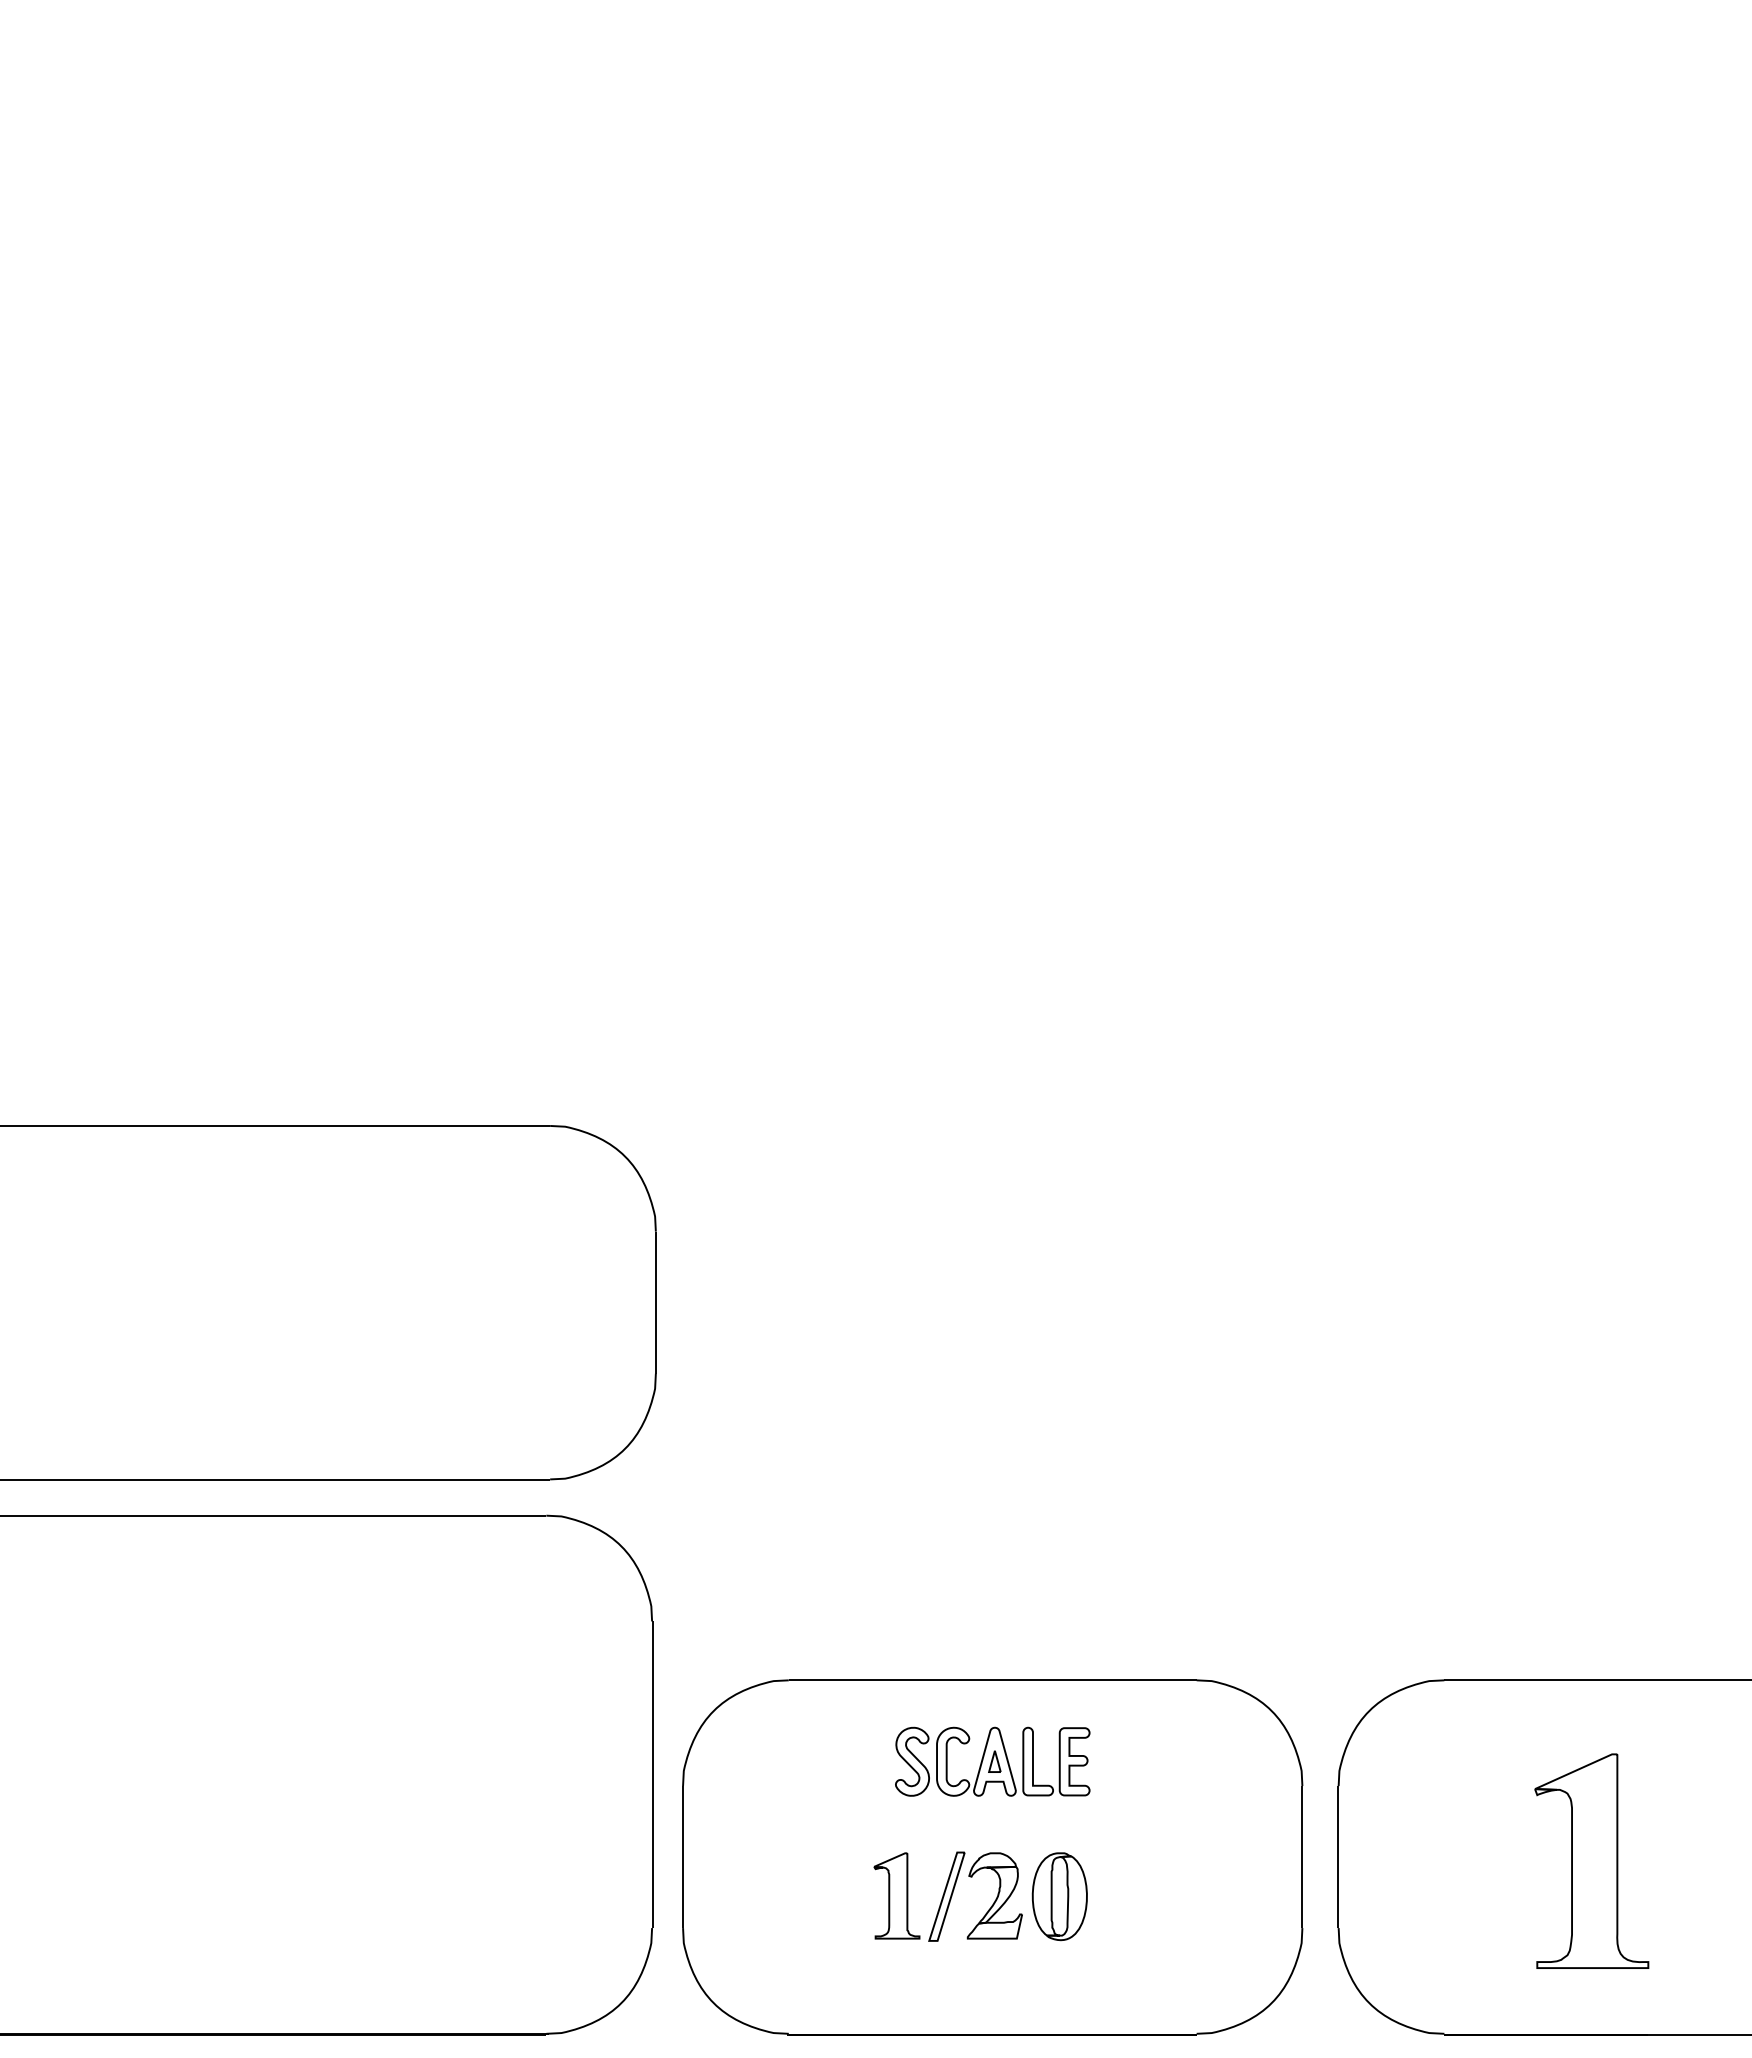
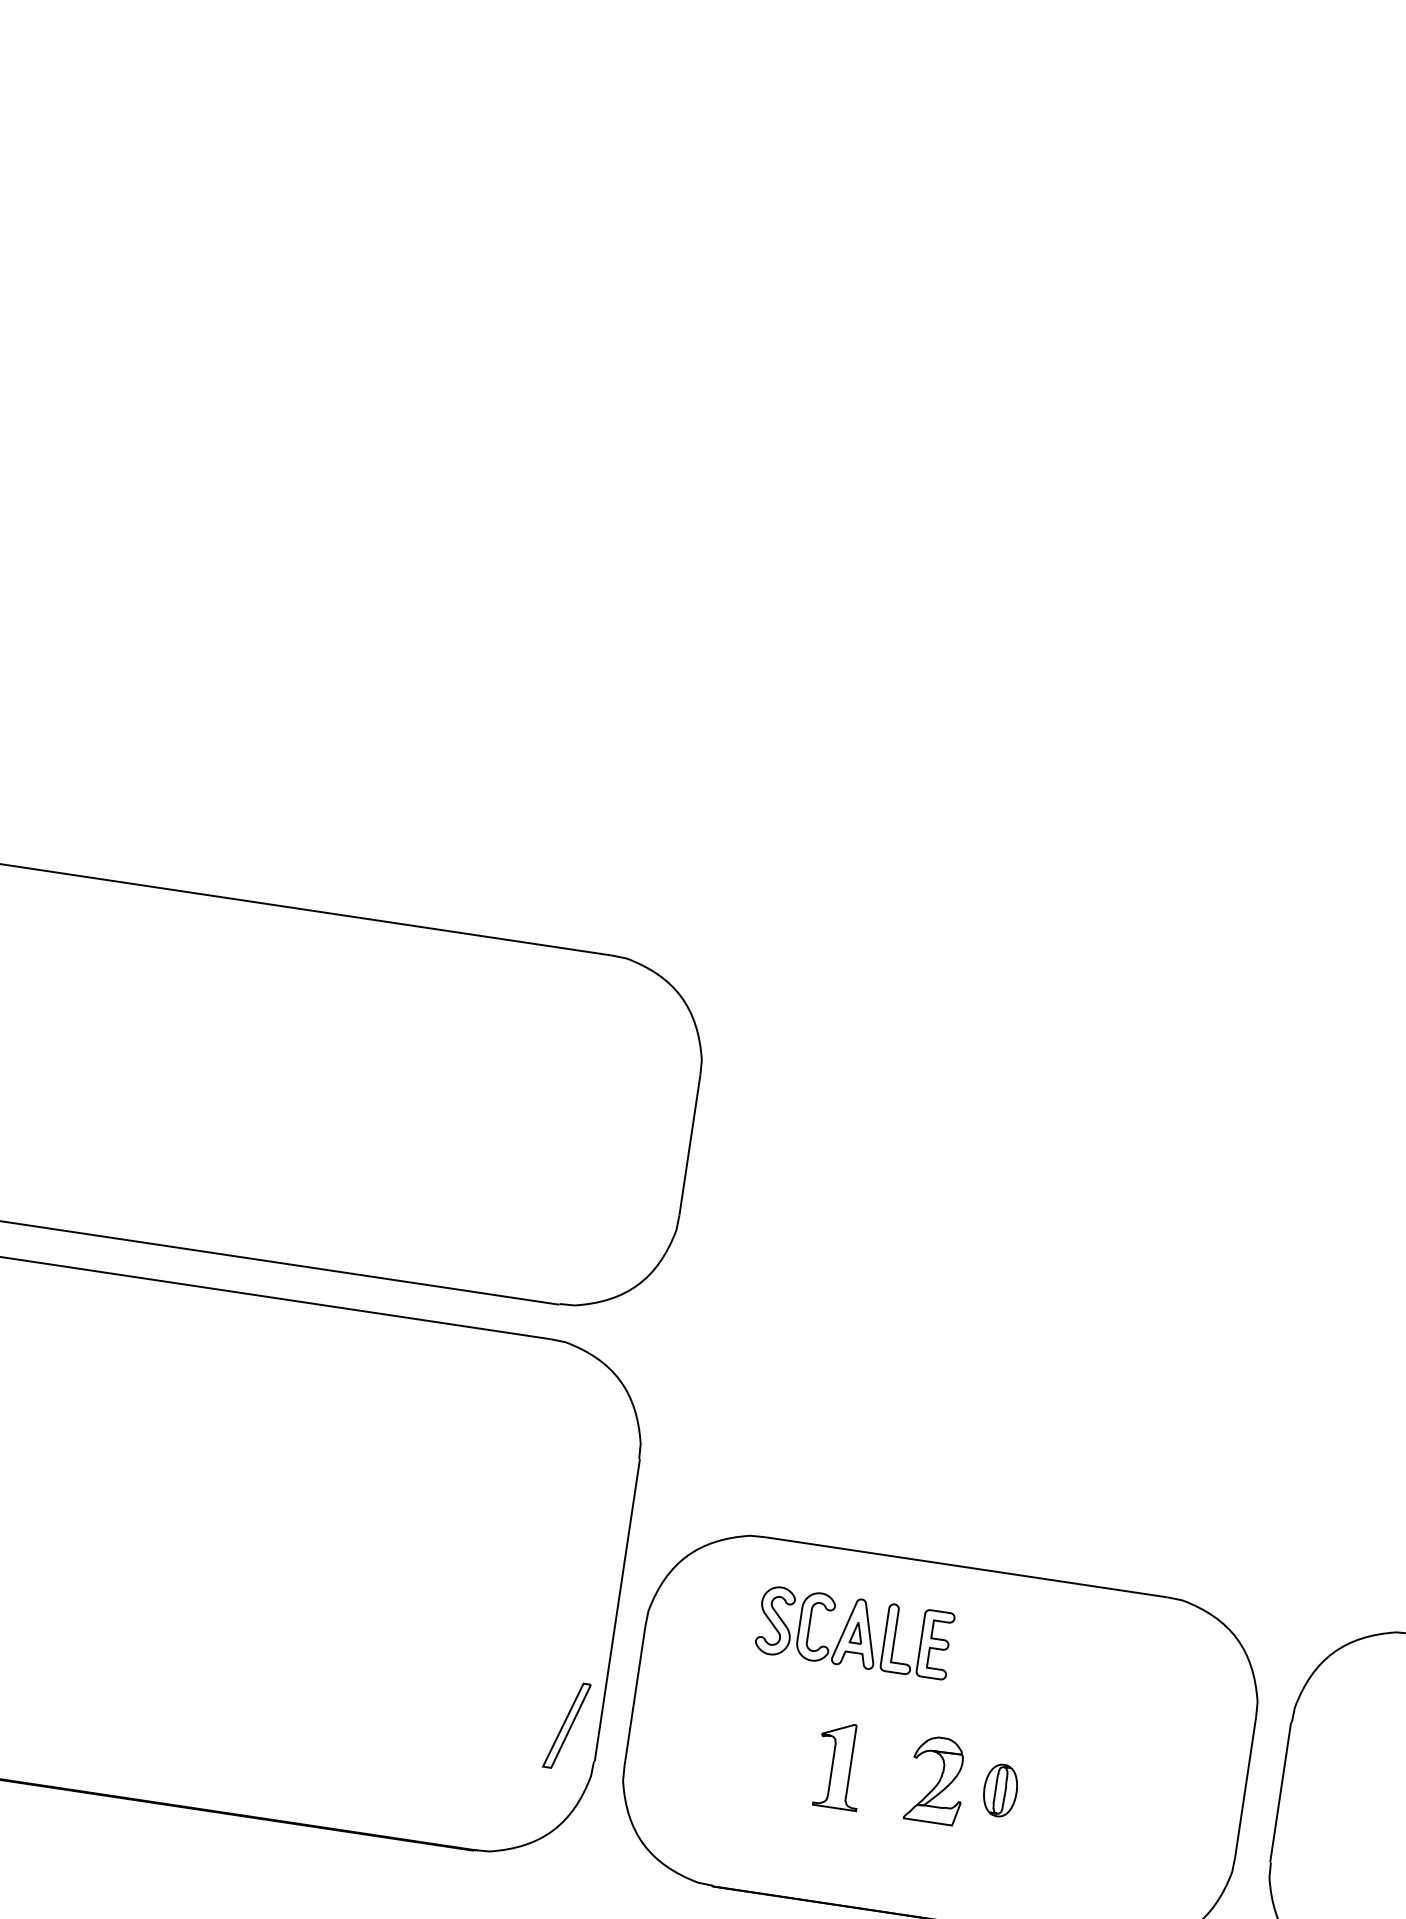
part: (992, 1761) -> (854, 1632), moved
part: (946, 1896) -> (566, 1725), moved
part: (1059, 1896) -> (1000, 1790), size x0.6

